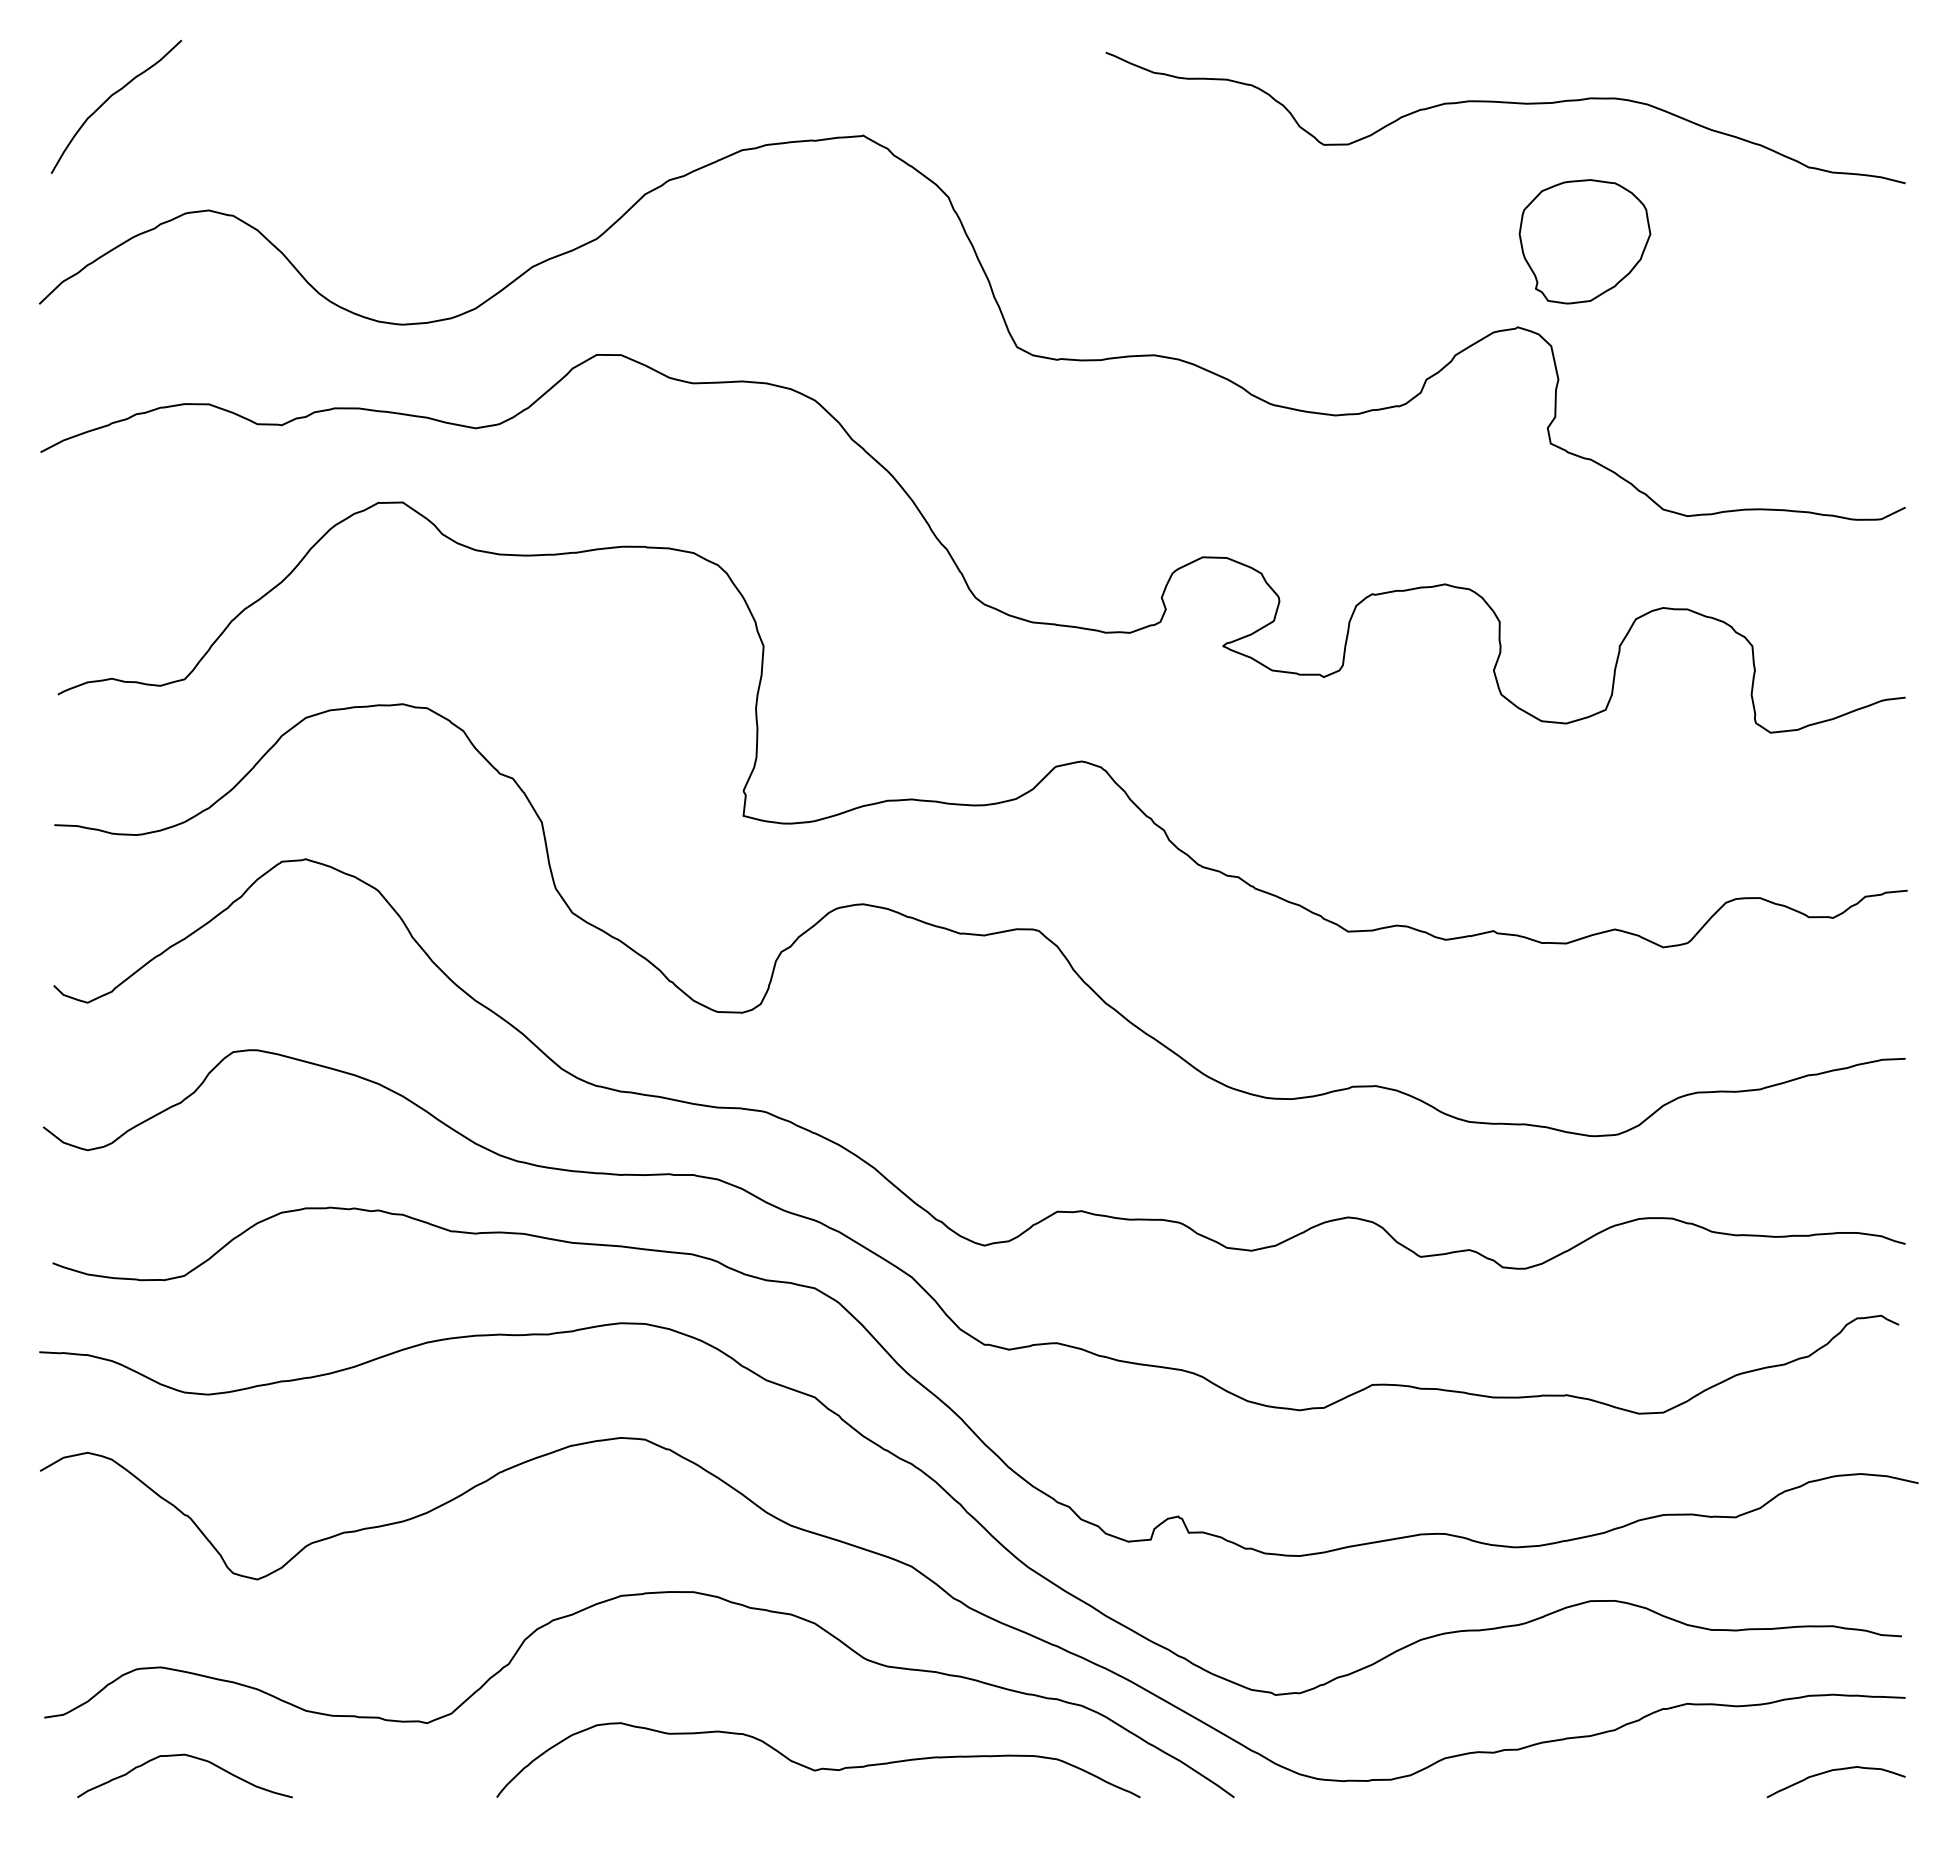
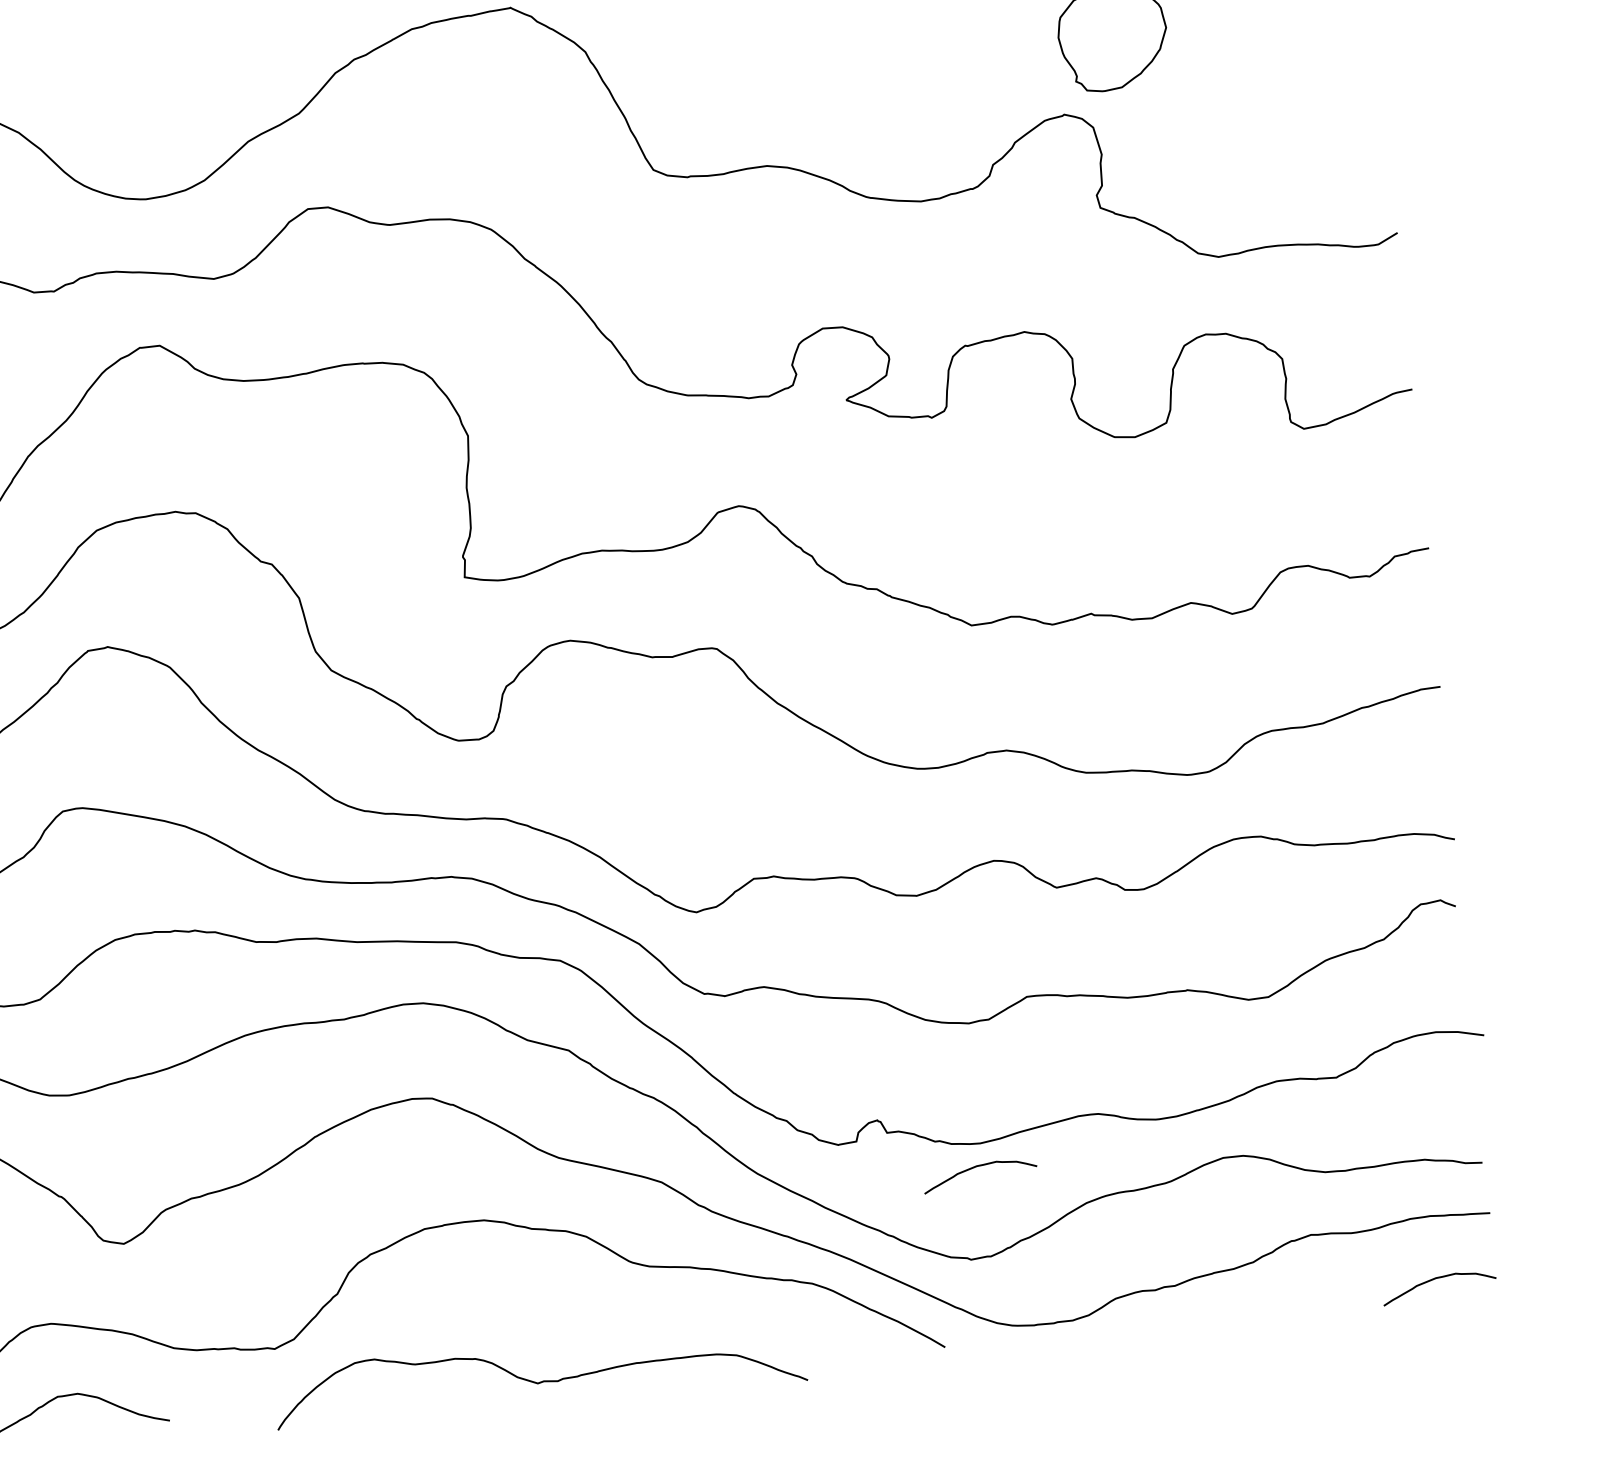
curve: (1292, 1584) -> (976, 1167), added
curve: (818, 1768) -> (540, 1381), moved

